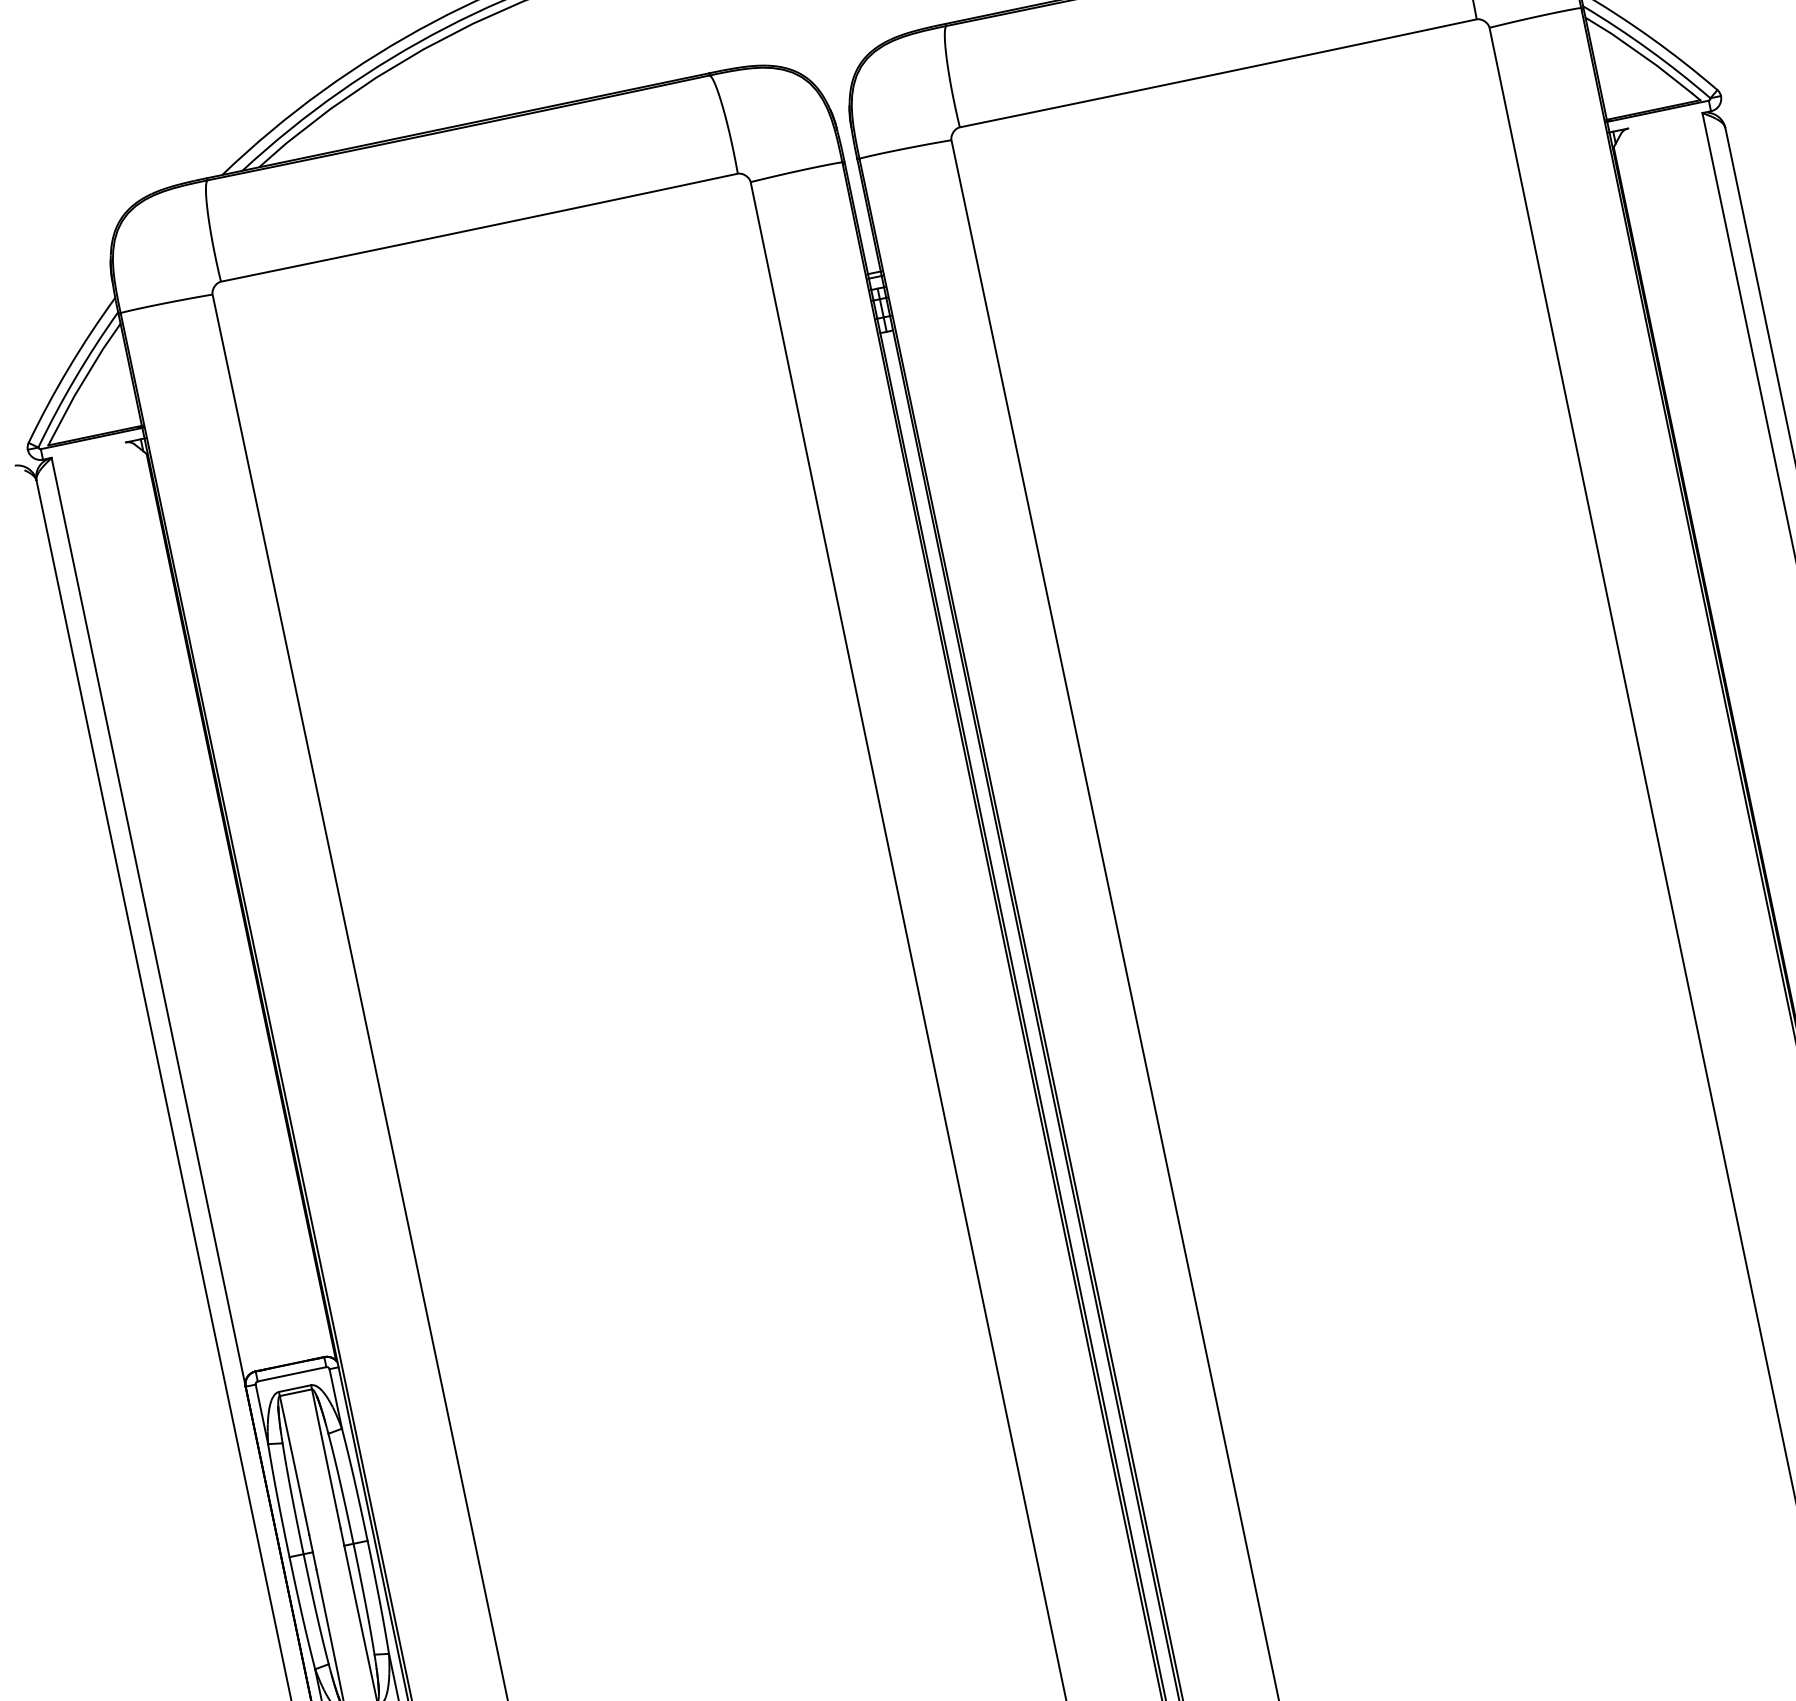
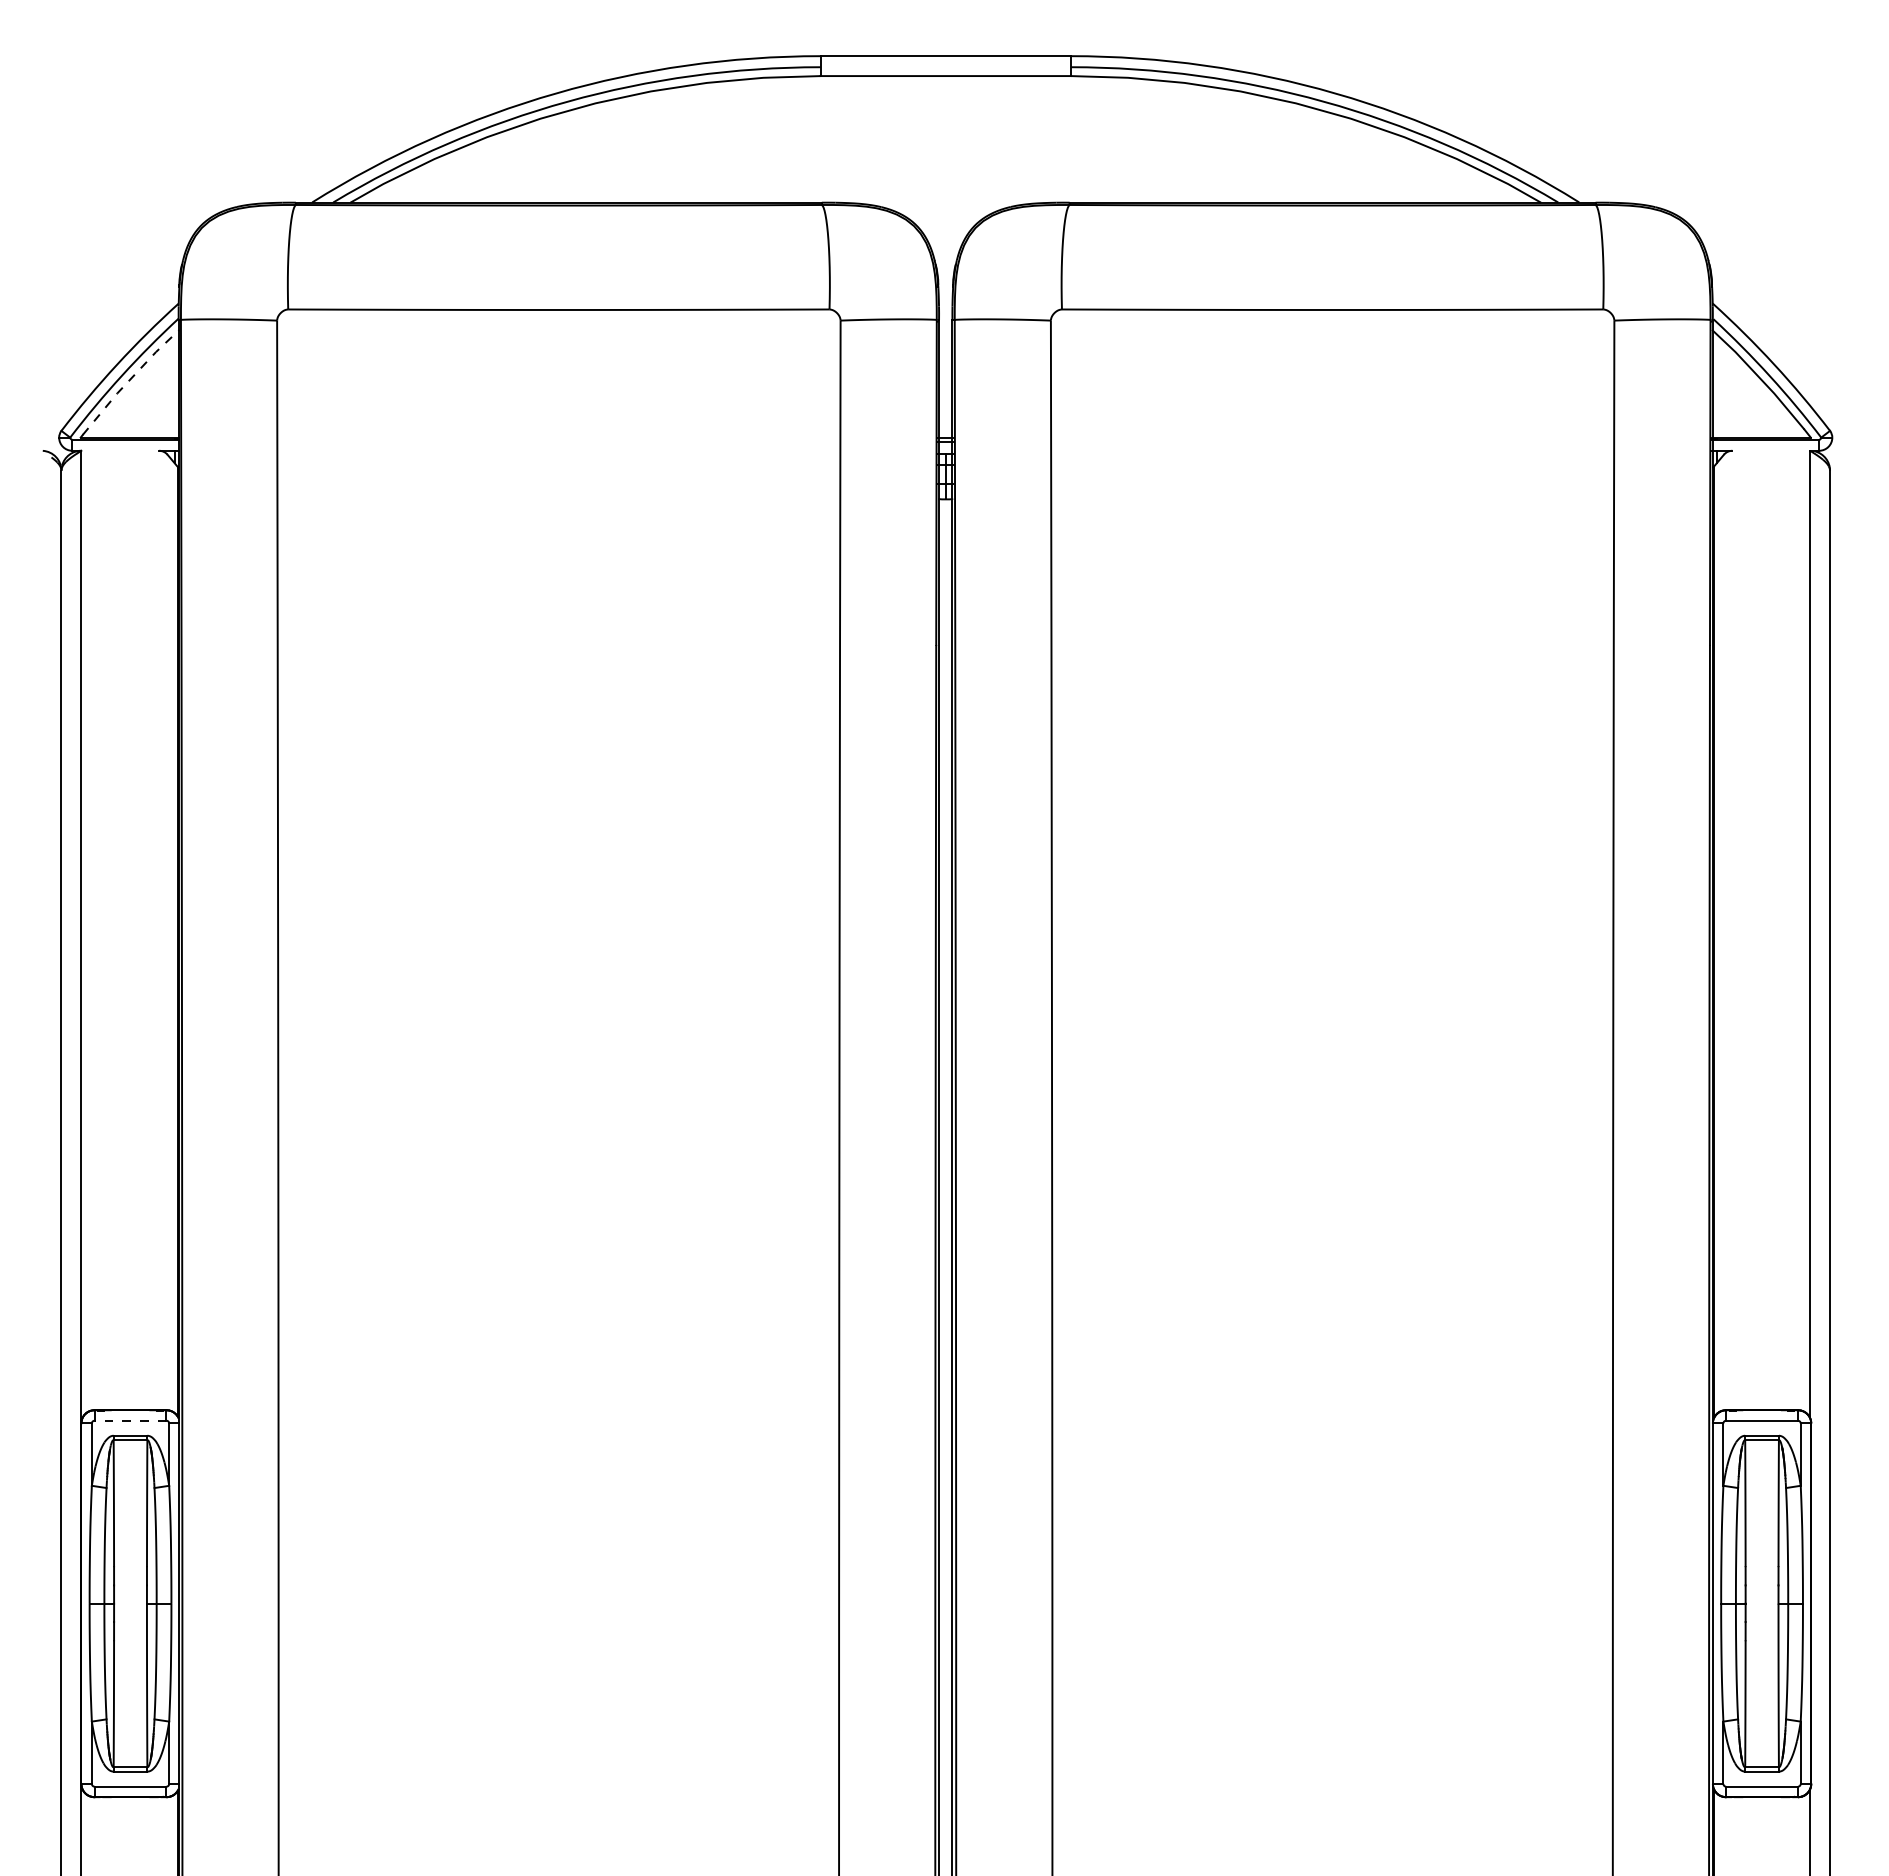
line: (83, 381) -> (129, 380), solid -> dashed
line: (292, 1374) -> (130, 1420), solid -> dashed

